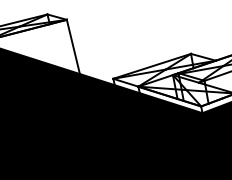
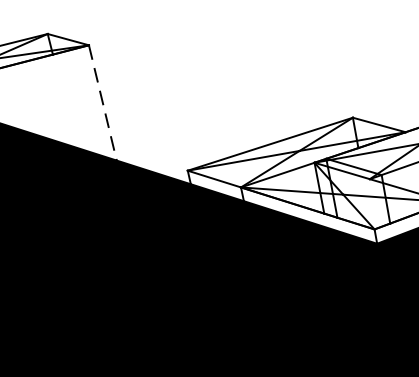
line: (73, 46) -> (103, 102), solid -> dashed

